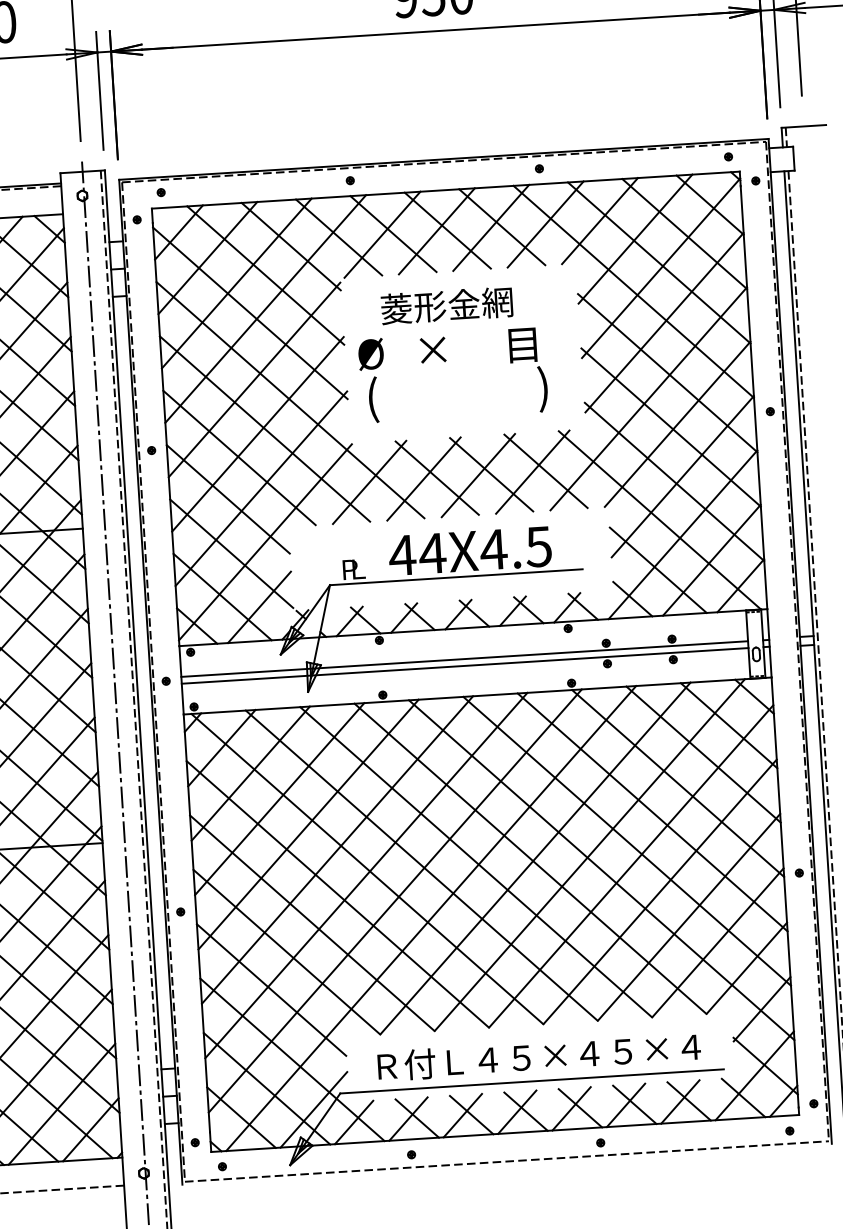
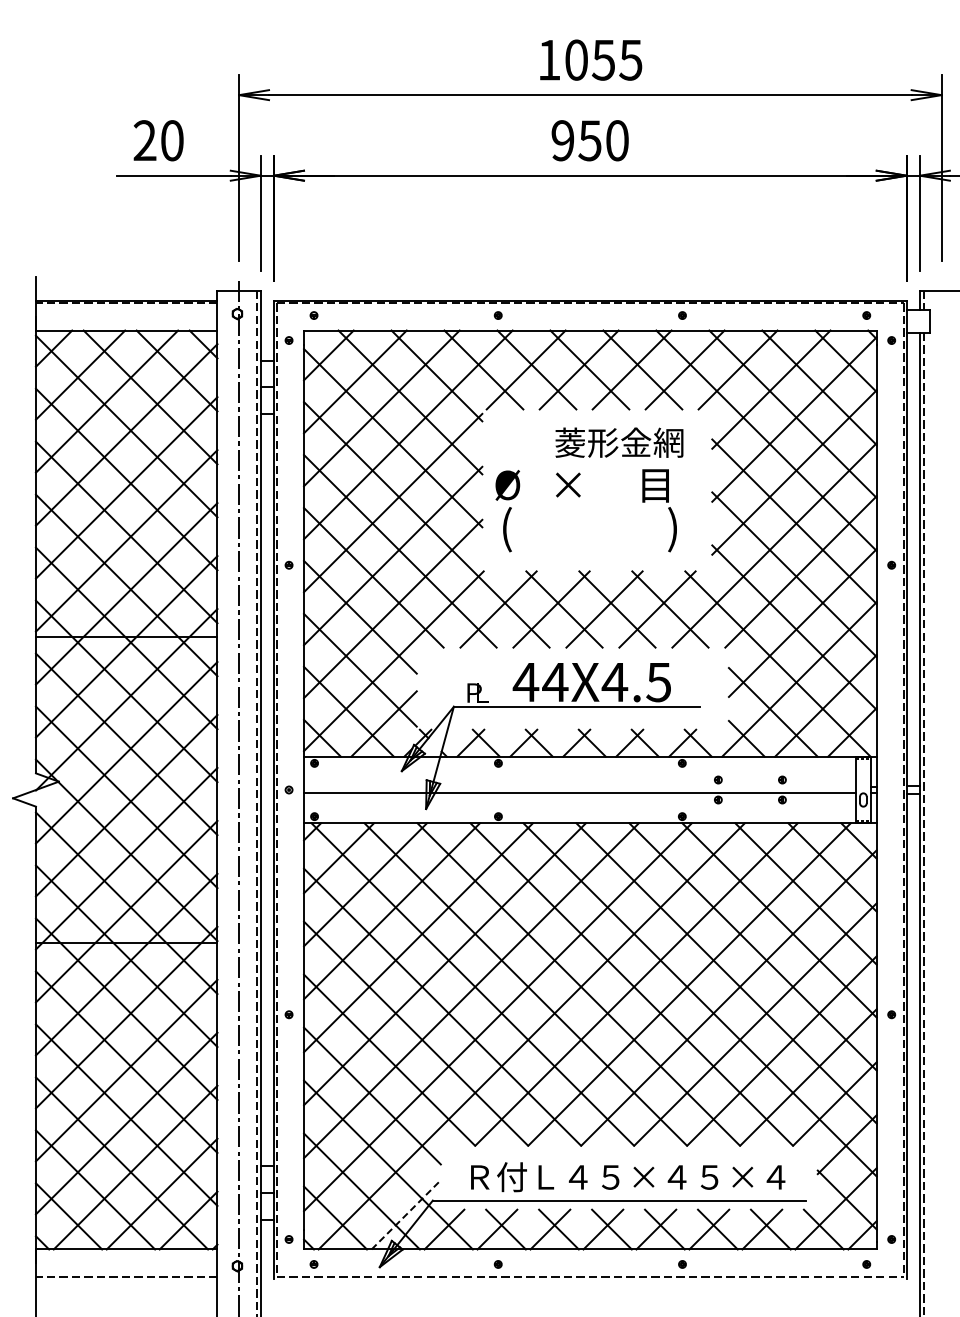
text: (447, 305) -> (619, 442), moved
line: (465, 658) -> (580, 786), removed
line: (314, 1109) -> (406, 1214), solid -> dashed

